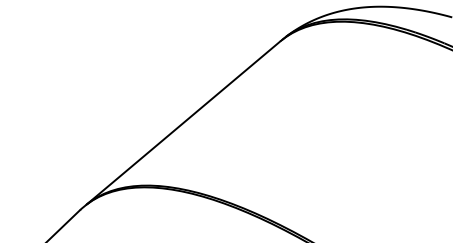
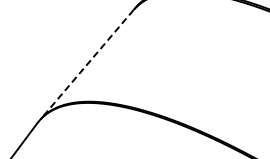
line: (184, 122) -> (87, 64), solid -> dashed

